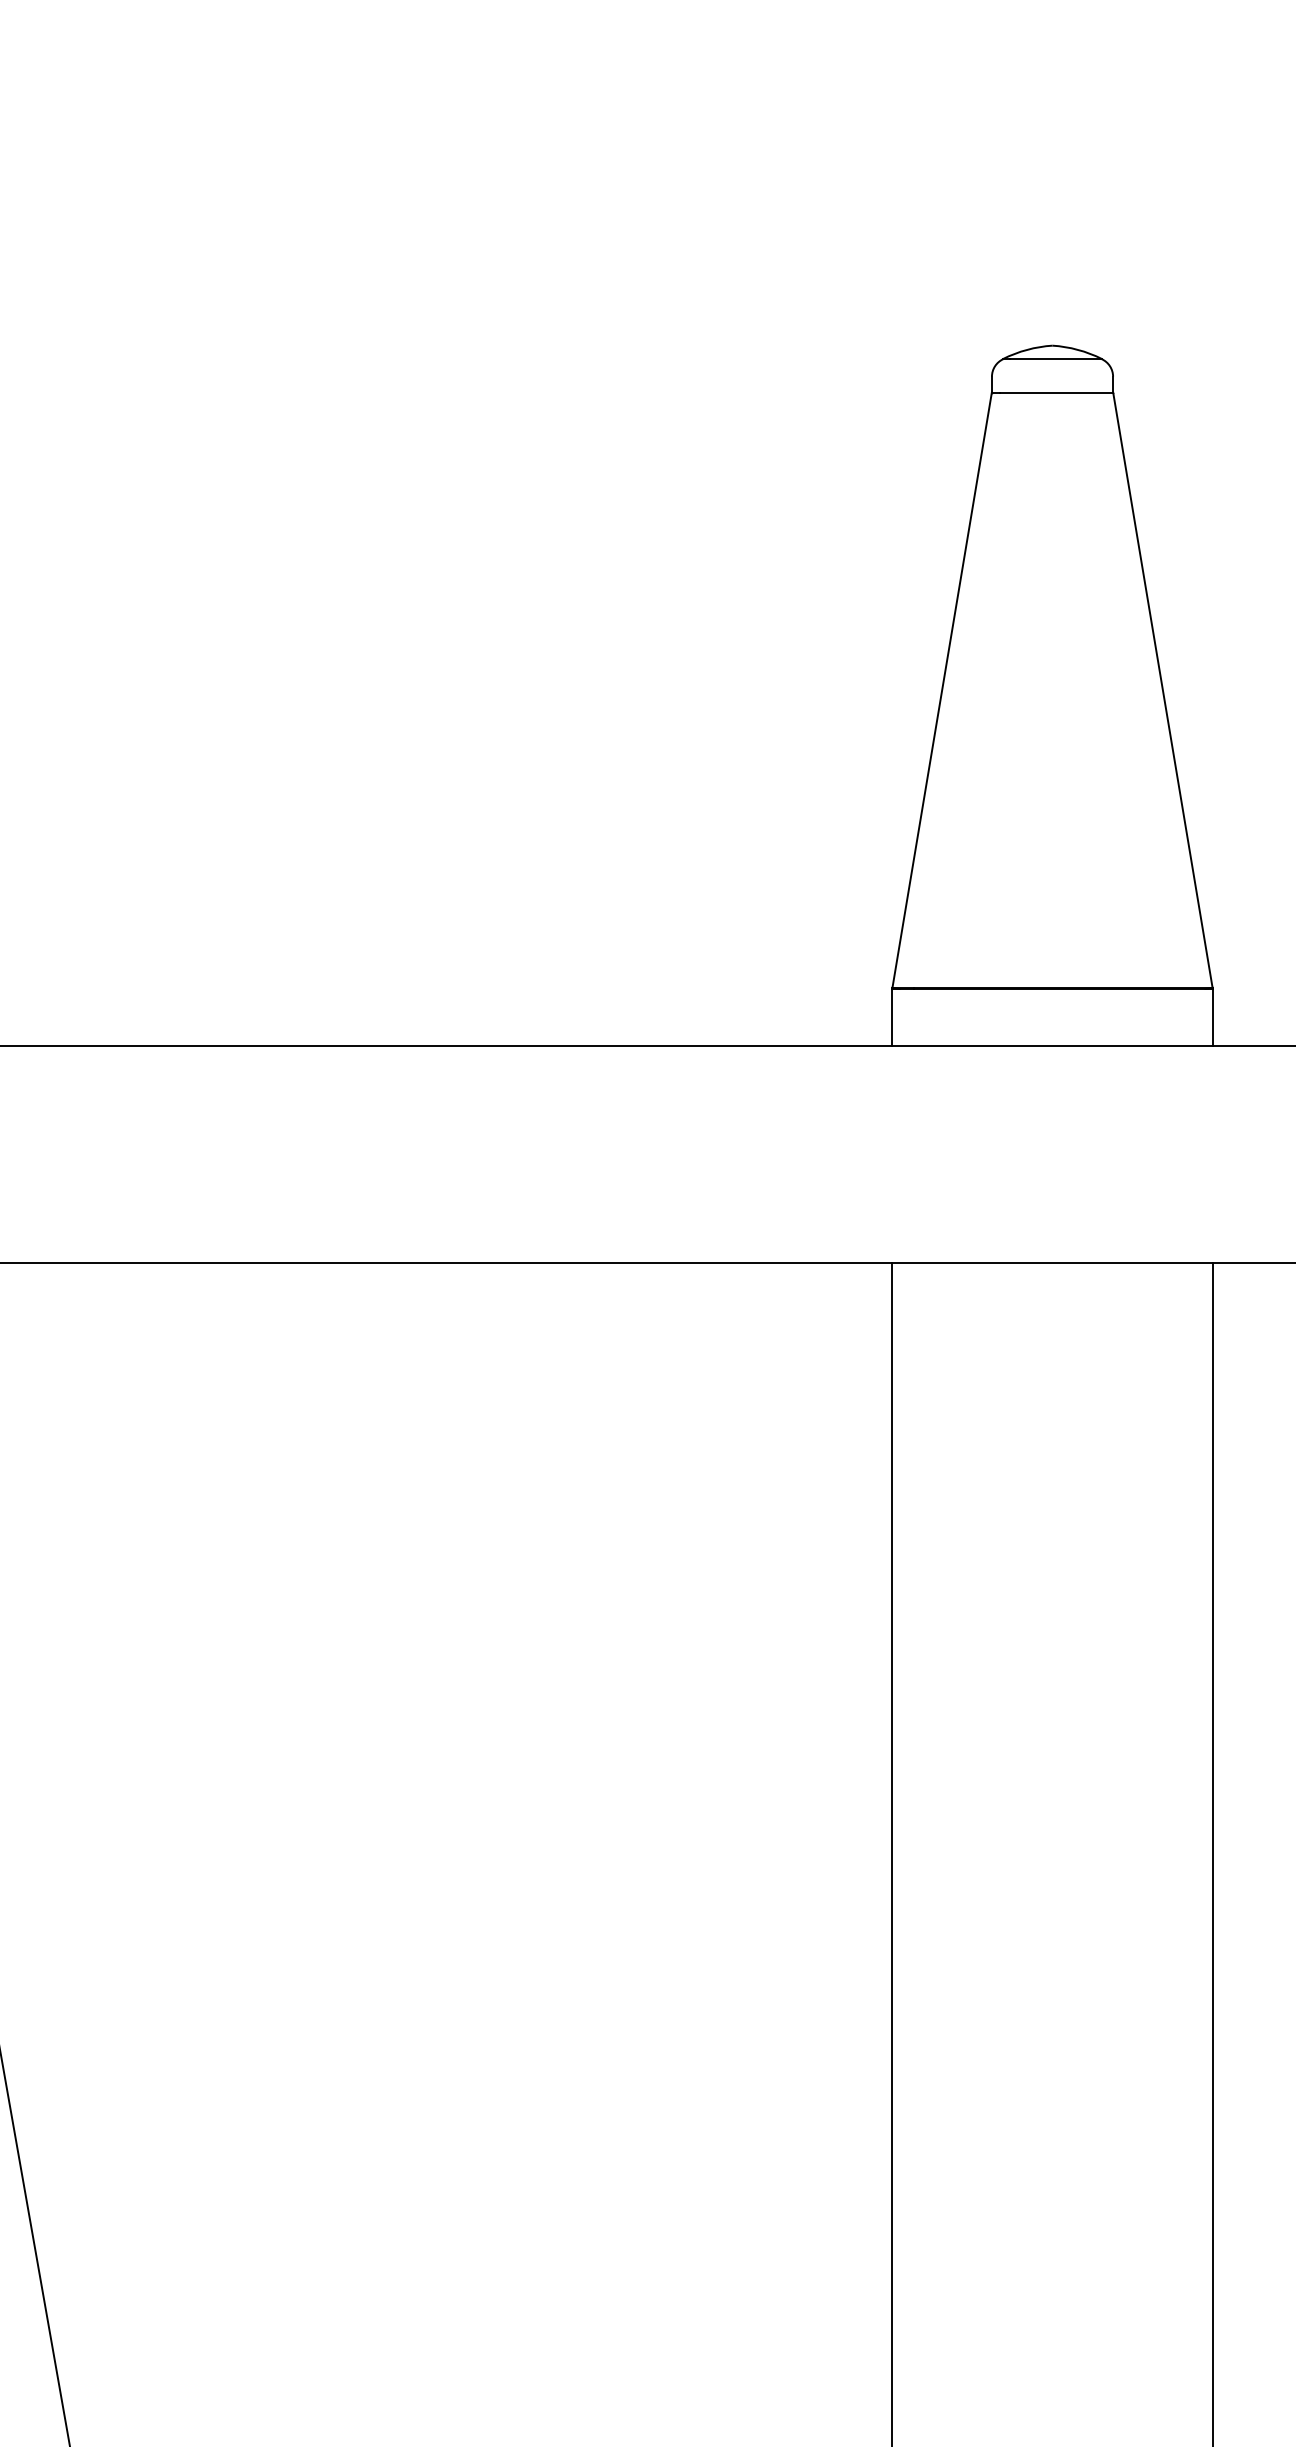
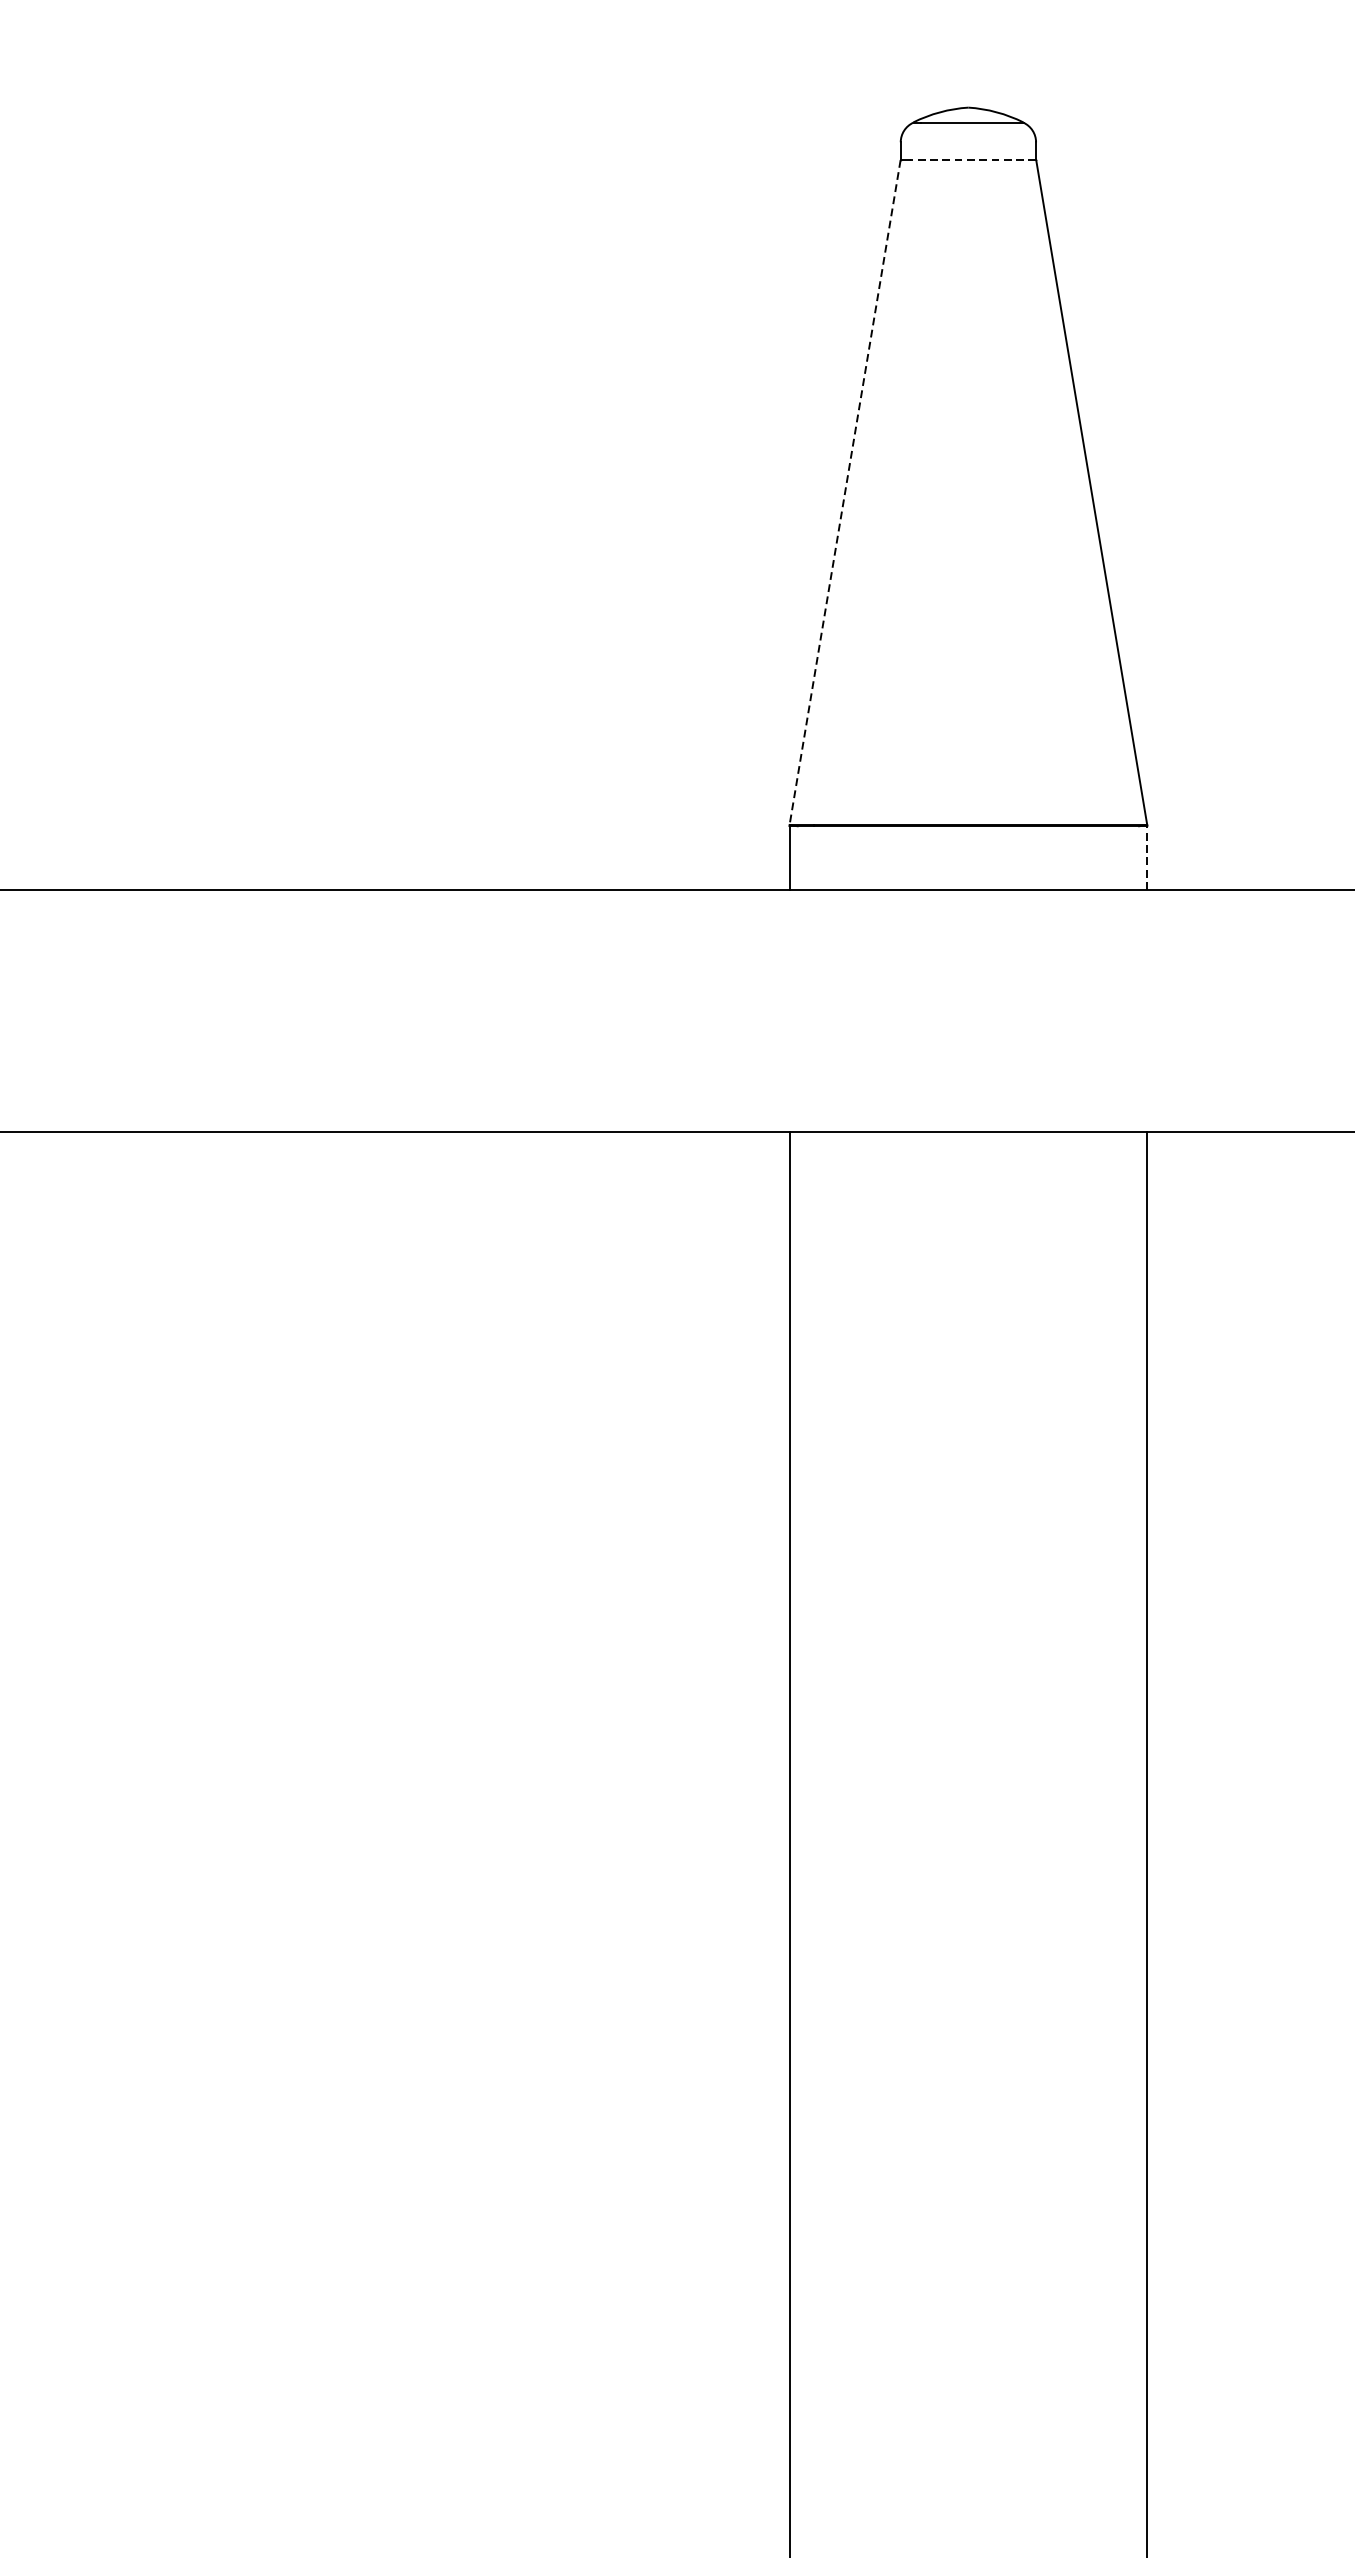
line: (1056, 392) -> (972, 159), solid -> dashed
line: (942, 690) -> (845, 492), solid -> dashed
line: (1212, 1016) -> (1147, 857), solid -> dashed

